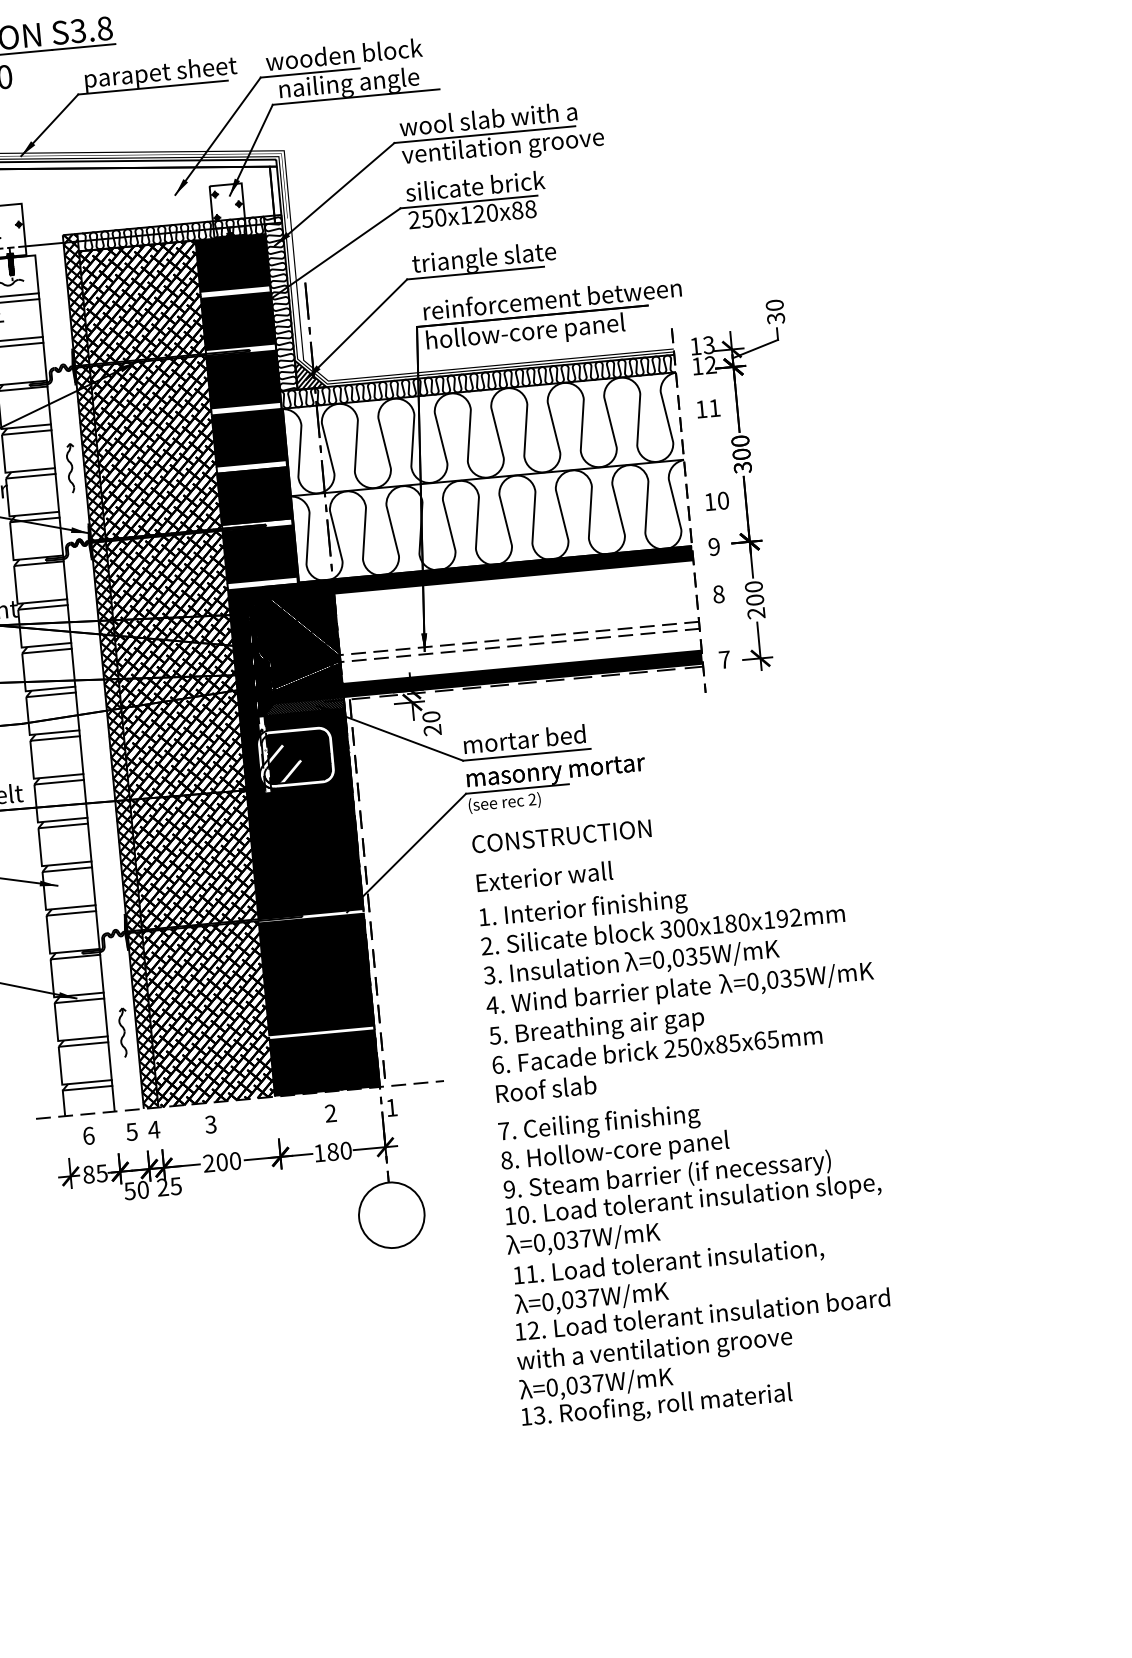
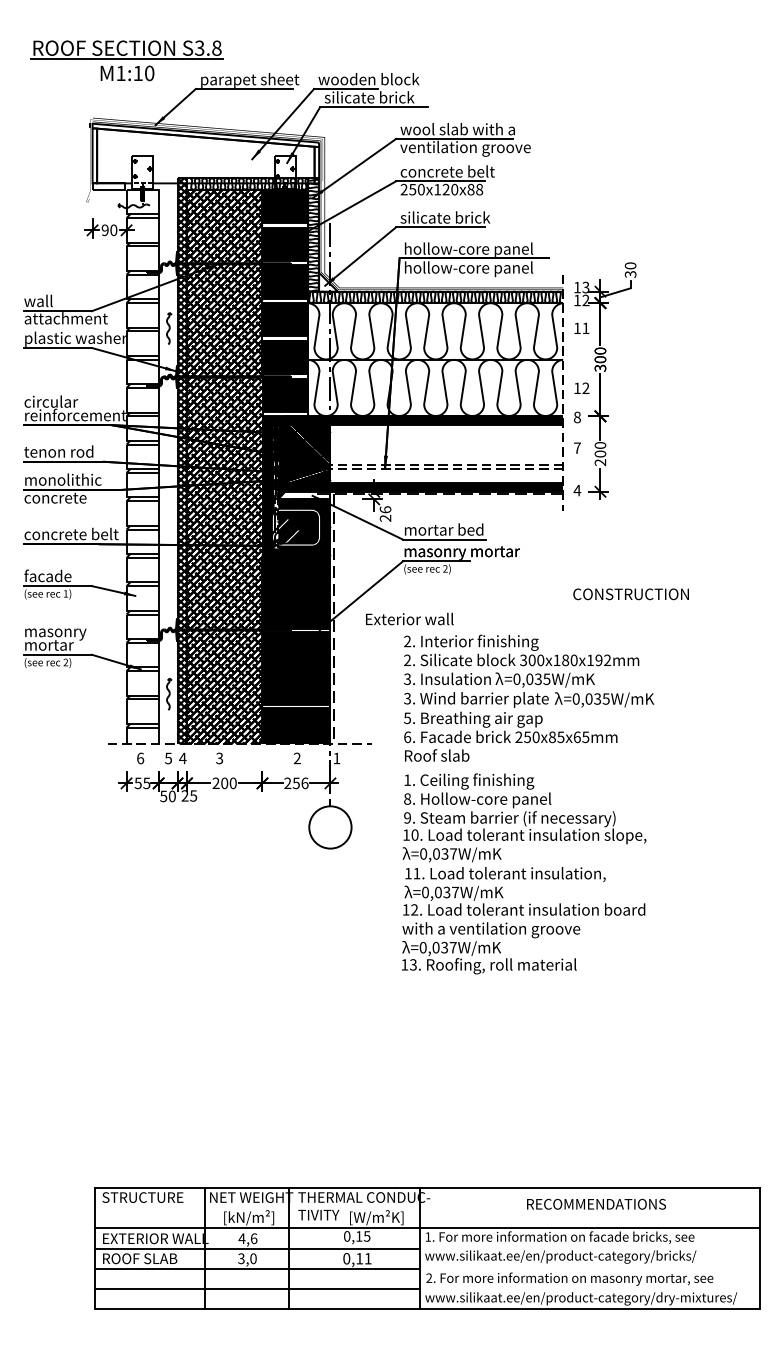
text: (347, 84) -> (369, 98), nailing angle -> silicate brick
text: (478, 185) -> (447, 171), silicate brick -> concrete belt
text: (483, 258) -> (446, 218), triangle slate -> silicate brick
text: (551, 300) -> (487, 249), reinforcement between -> hollow-core panel
hatch: (309, 374) -> (327, 282), removed
text: (722, 501) -> (585, 388), 10 -> 12
text: (712, 547) -> (576, 417), 9 -> 8
text: (718, 593) -> (577, 447), 8 -> 7
text: (724, 659) -> (577, 490), 7 -> 4
hatch: (304, 706) -> (304, 495), removed
text: (431, 716) -> (385, 509), 20 -> 26
text: (560, 836) -> (630, 594), moved
text: (544, 875) -> (409, 618), moved
text: (484, 917) -> (407, 641), 1. -> 2.
text: (492, 1005) -> (407, 698), 4. -> 3.
text: (503, 1130) -> (407, 779), 7. -> 1.
text: (332, 1150) -> (296, 782), 180 -> 256
text: (87, 1173) -> (137, 782), 85 -> 55

